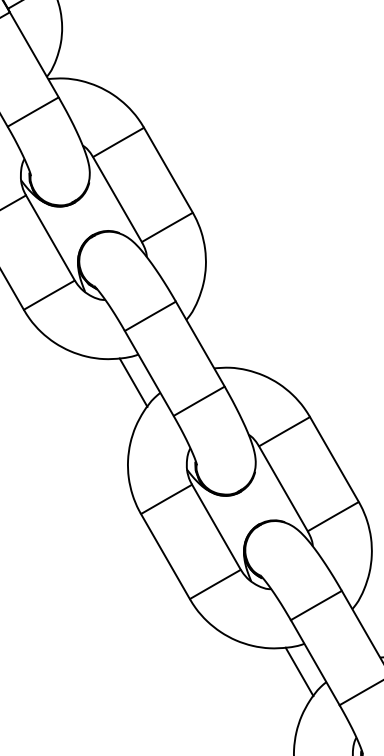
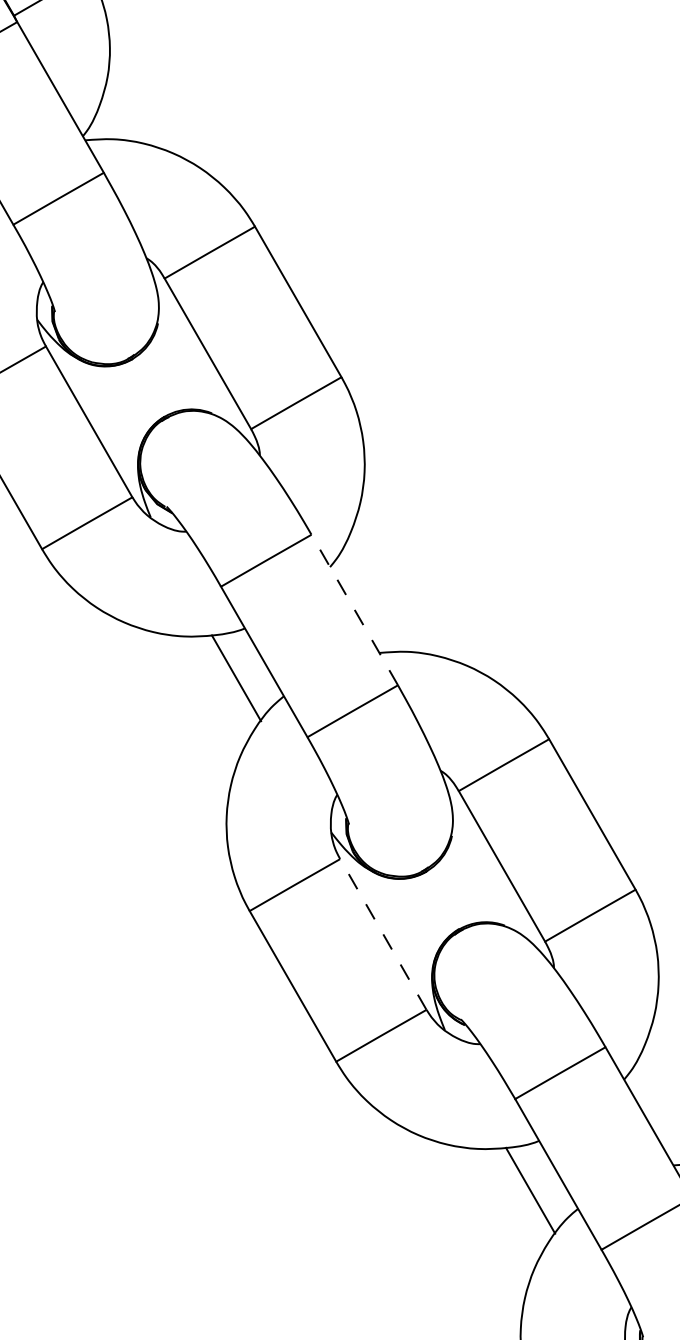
line: (200, 343) -> (355, 608), solid -> dashed
line: (216, 526) -> (383, 933), solid -> dashed

